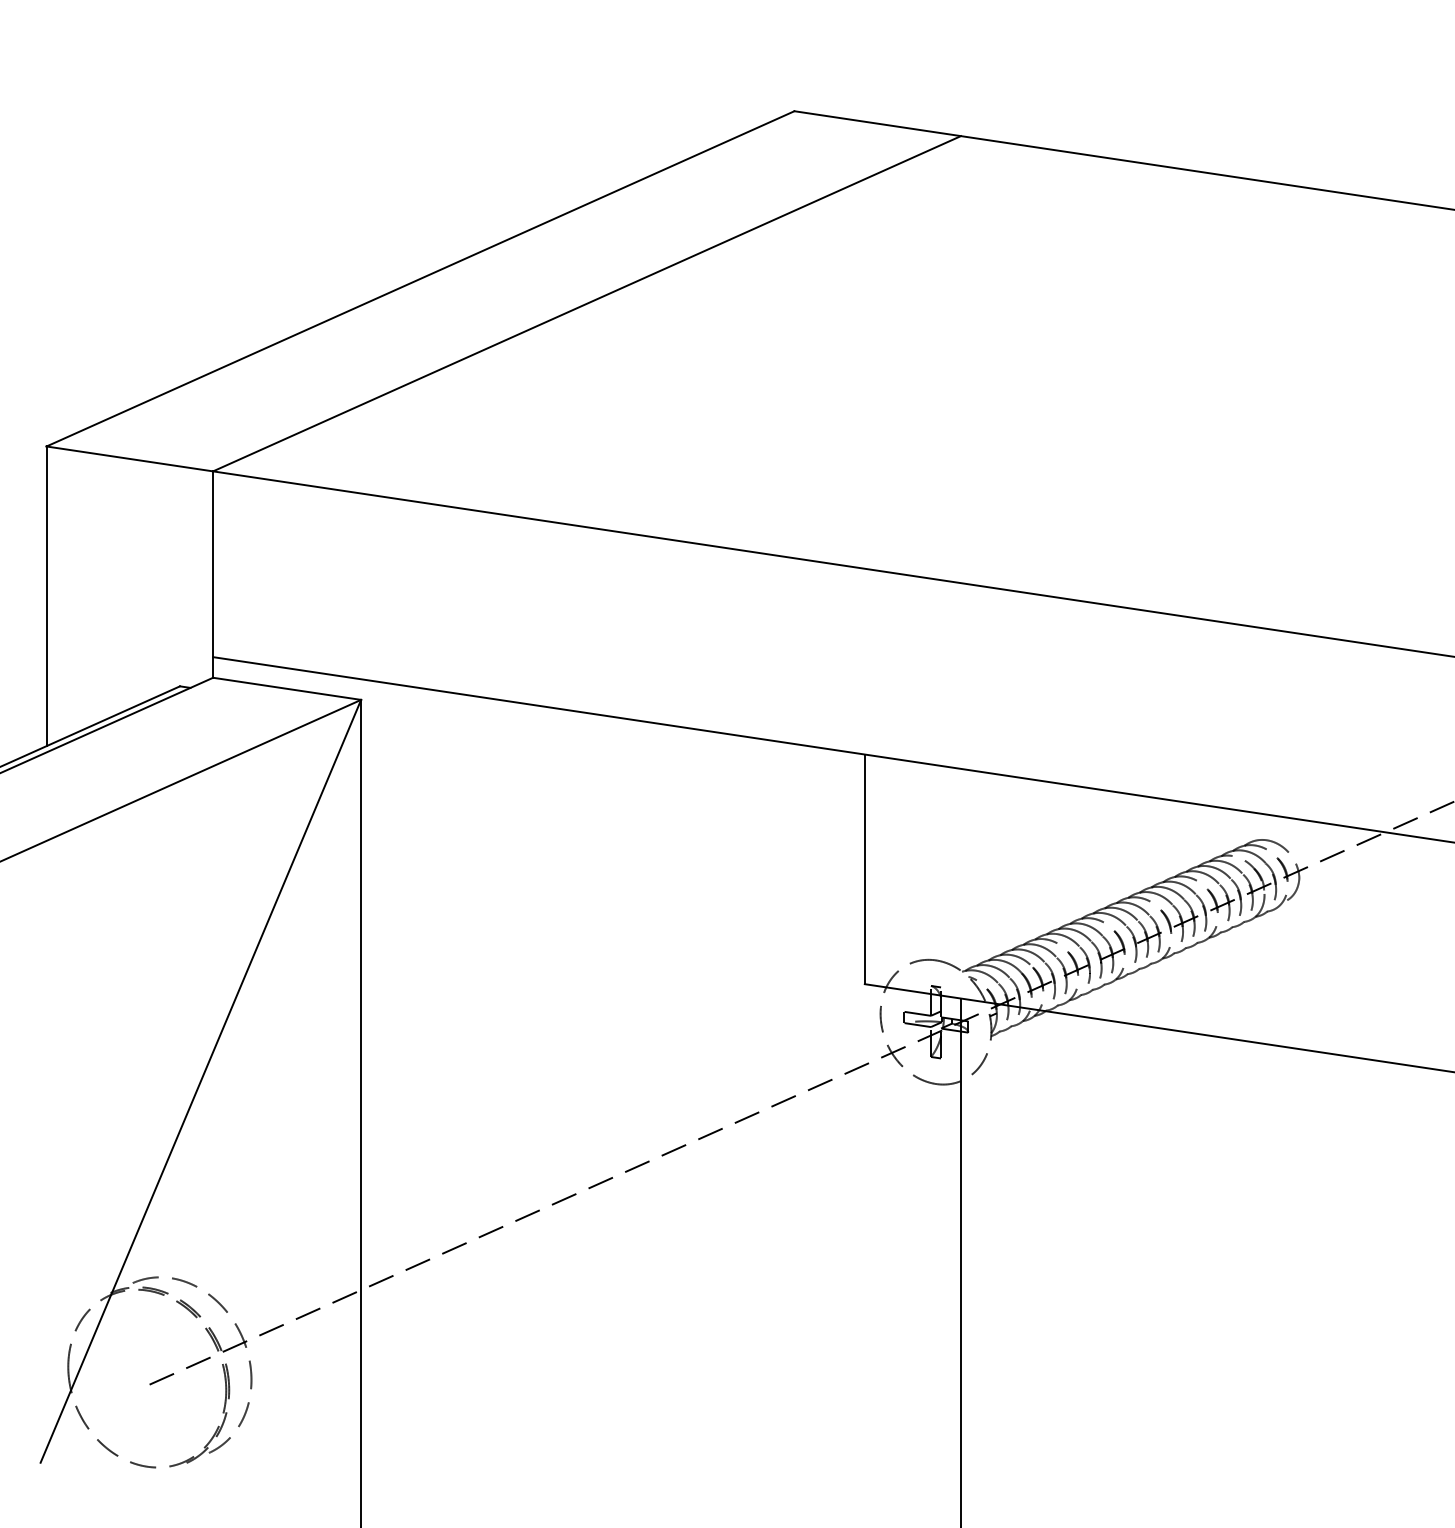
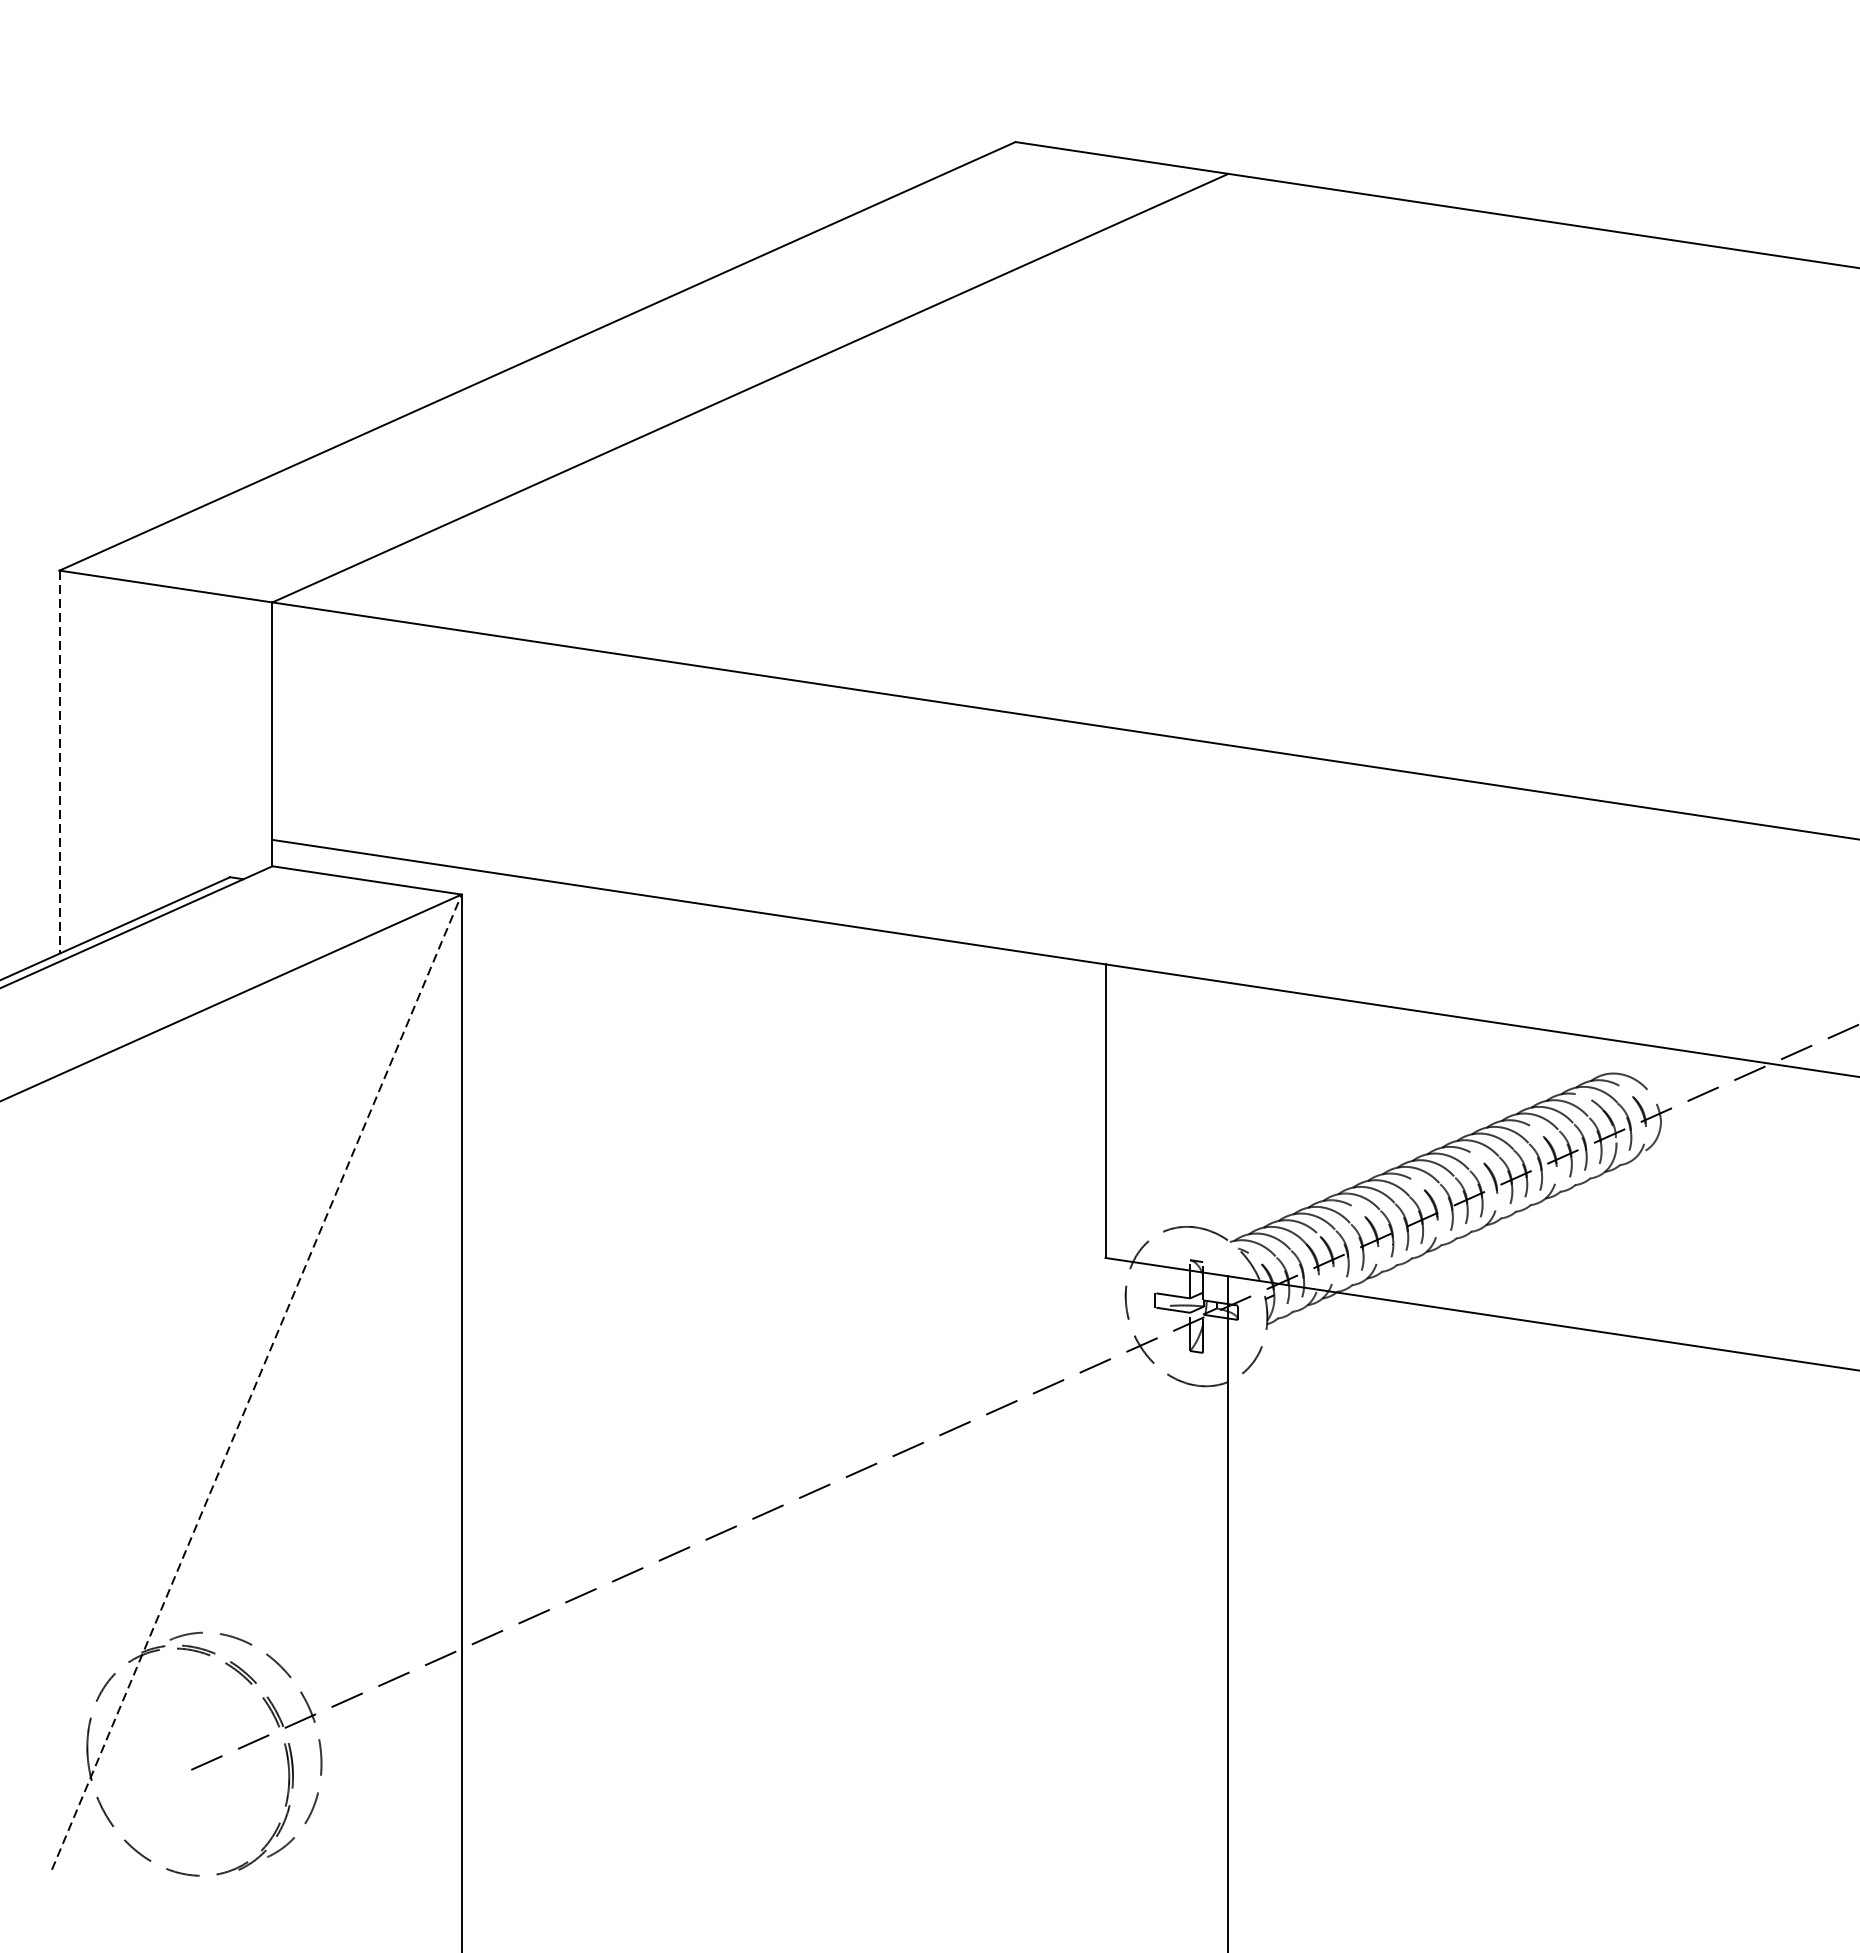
line: (46, 596) -> (59, 762), solid -> dashed
line: (200, 1081) -> (256, 1382), solid -> dashed

